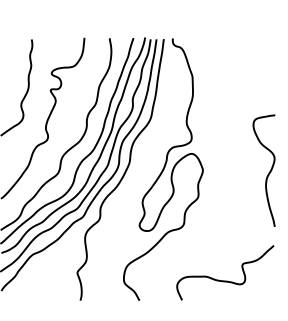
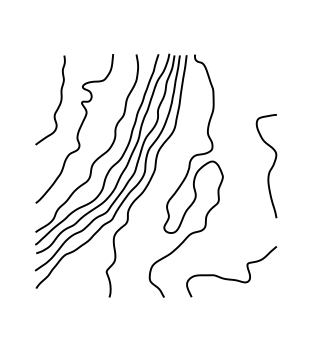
curve: (267, 174) -> (269, 169), moved
curve: (225, 280) -> (231, 278), moved

